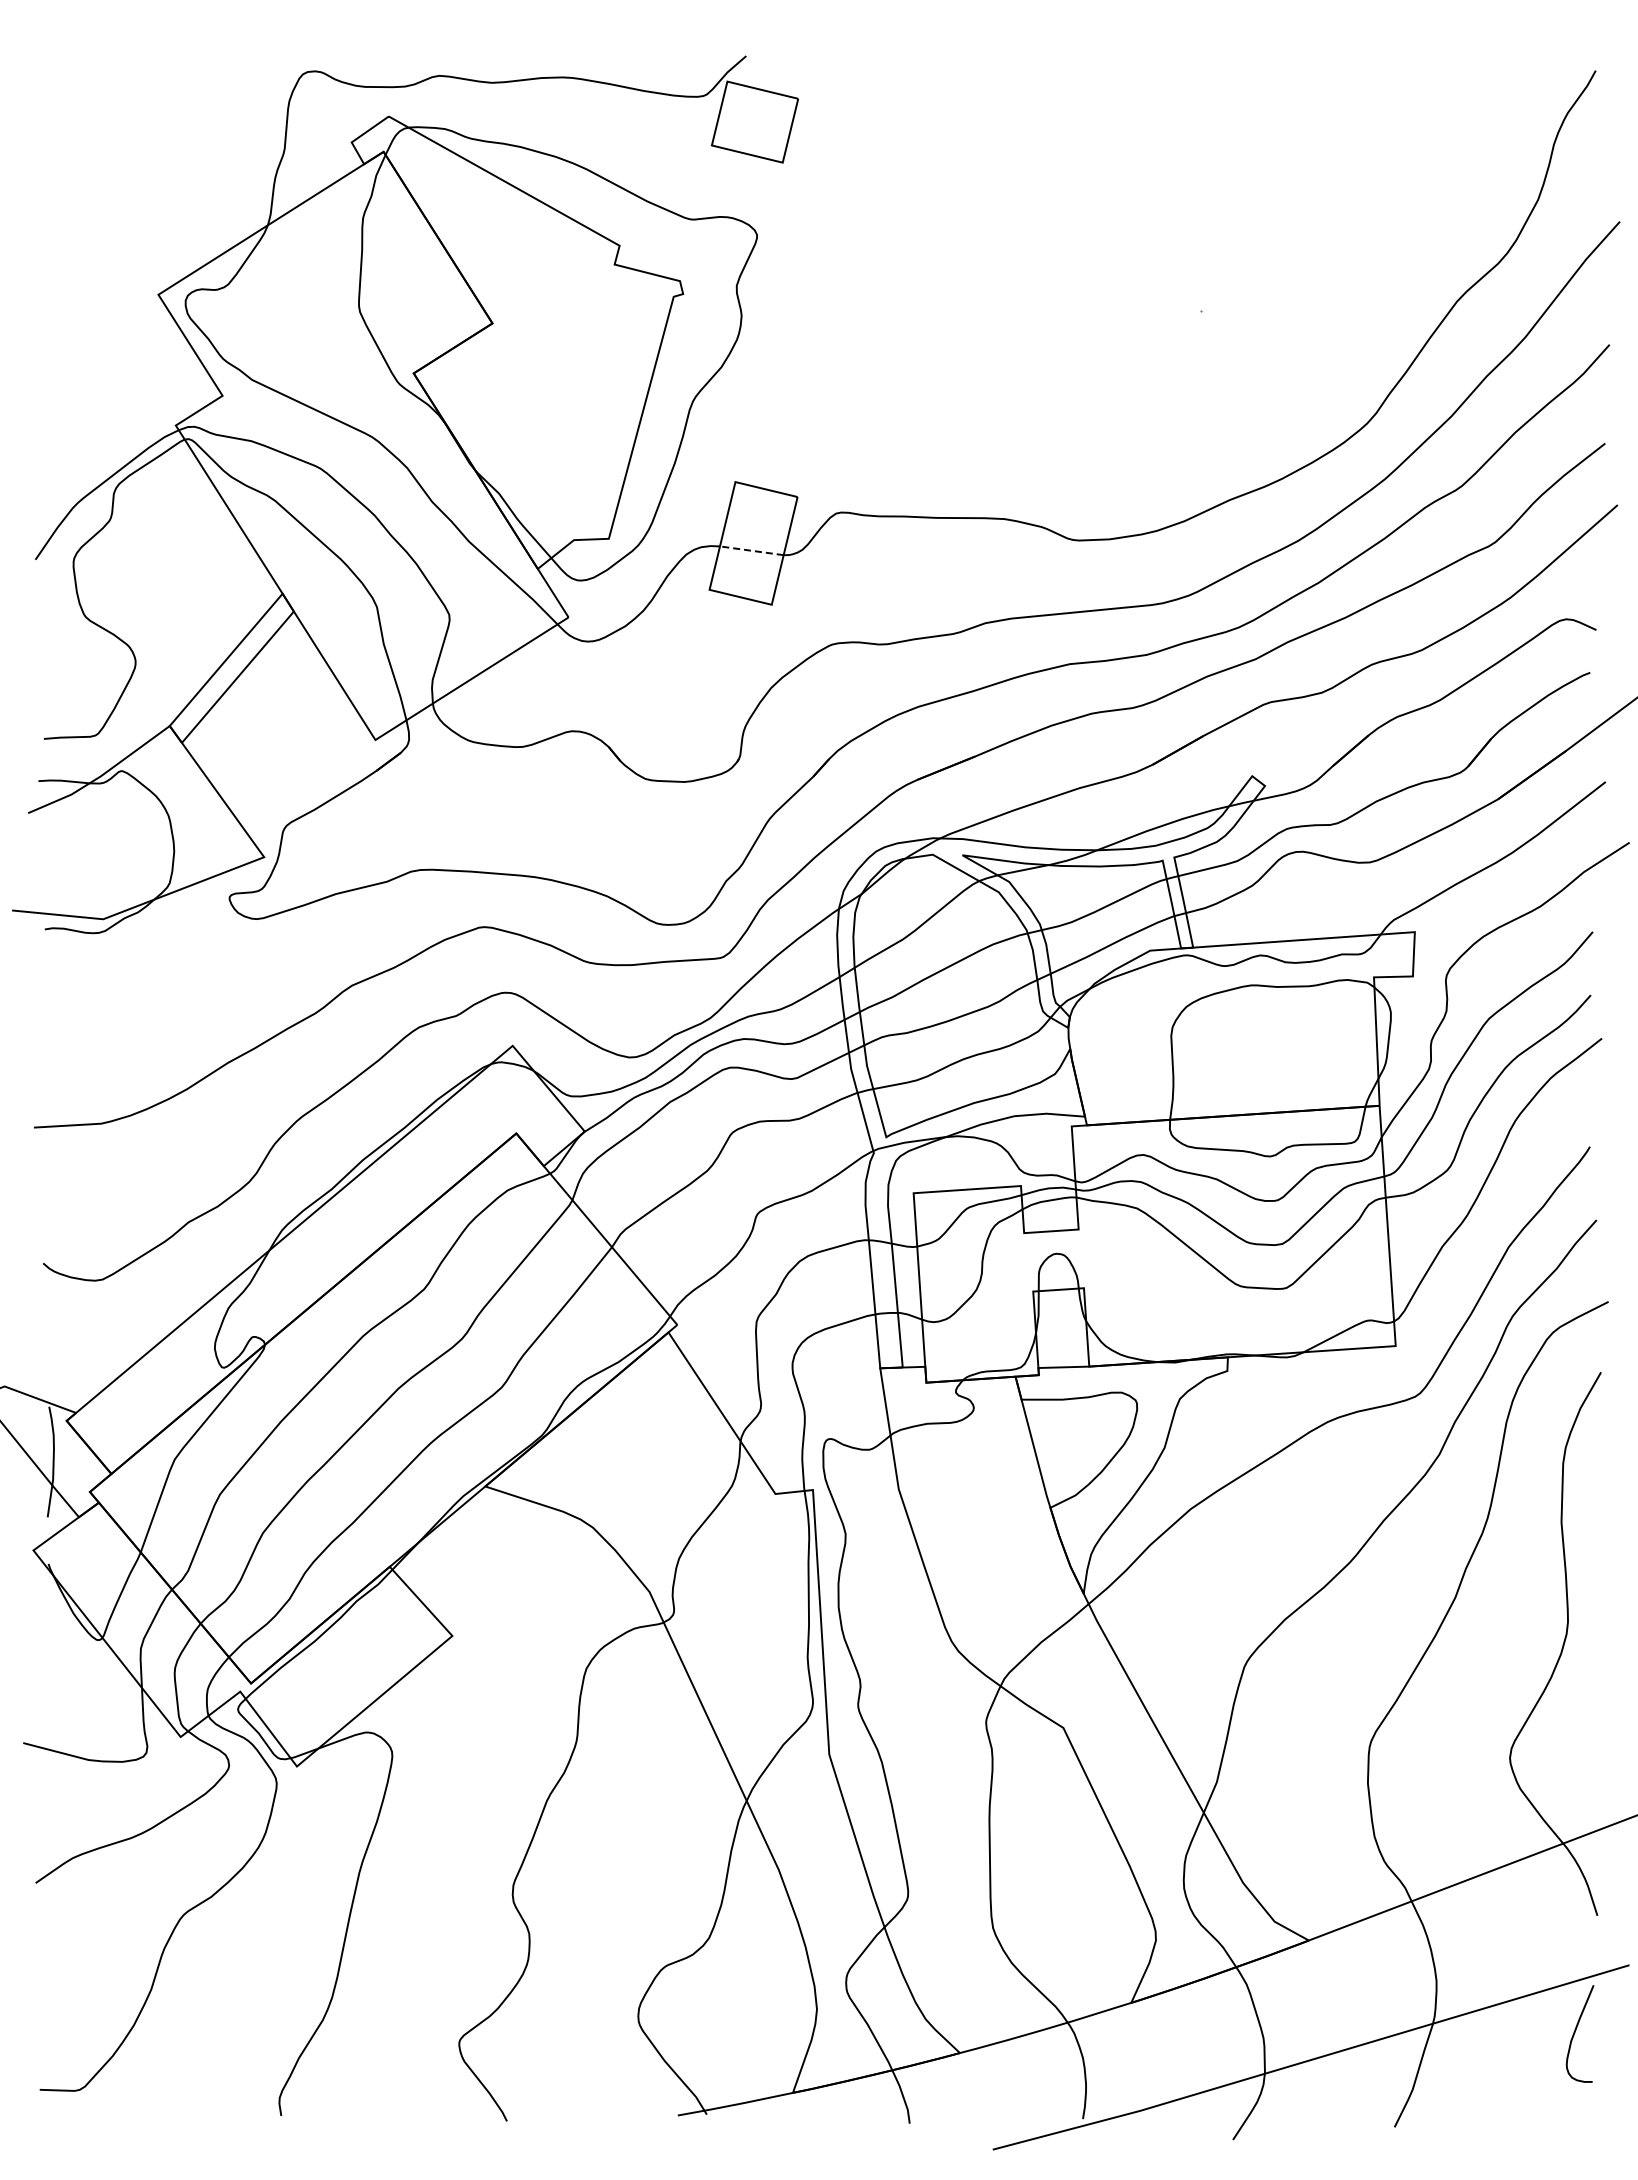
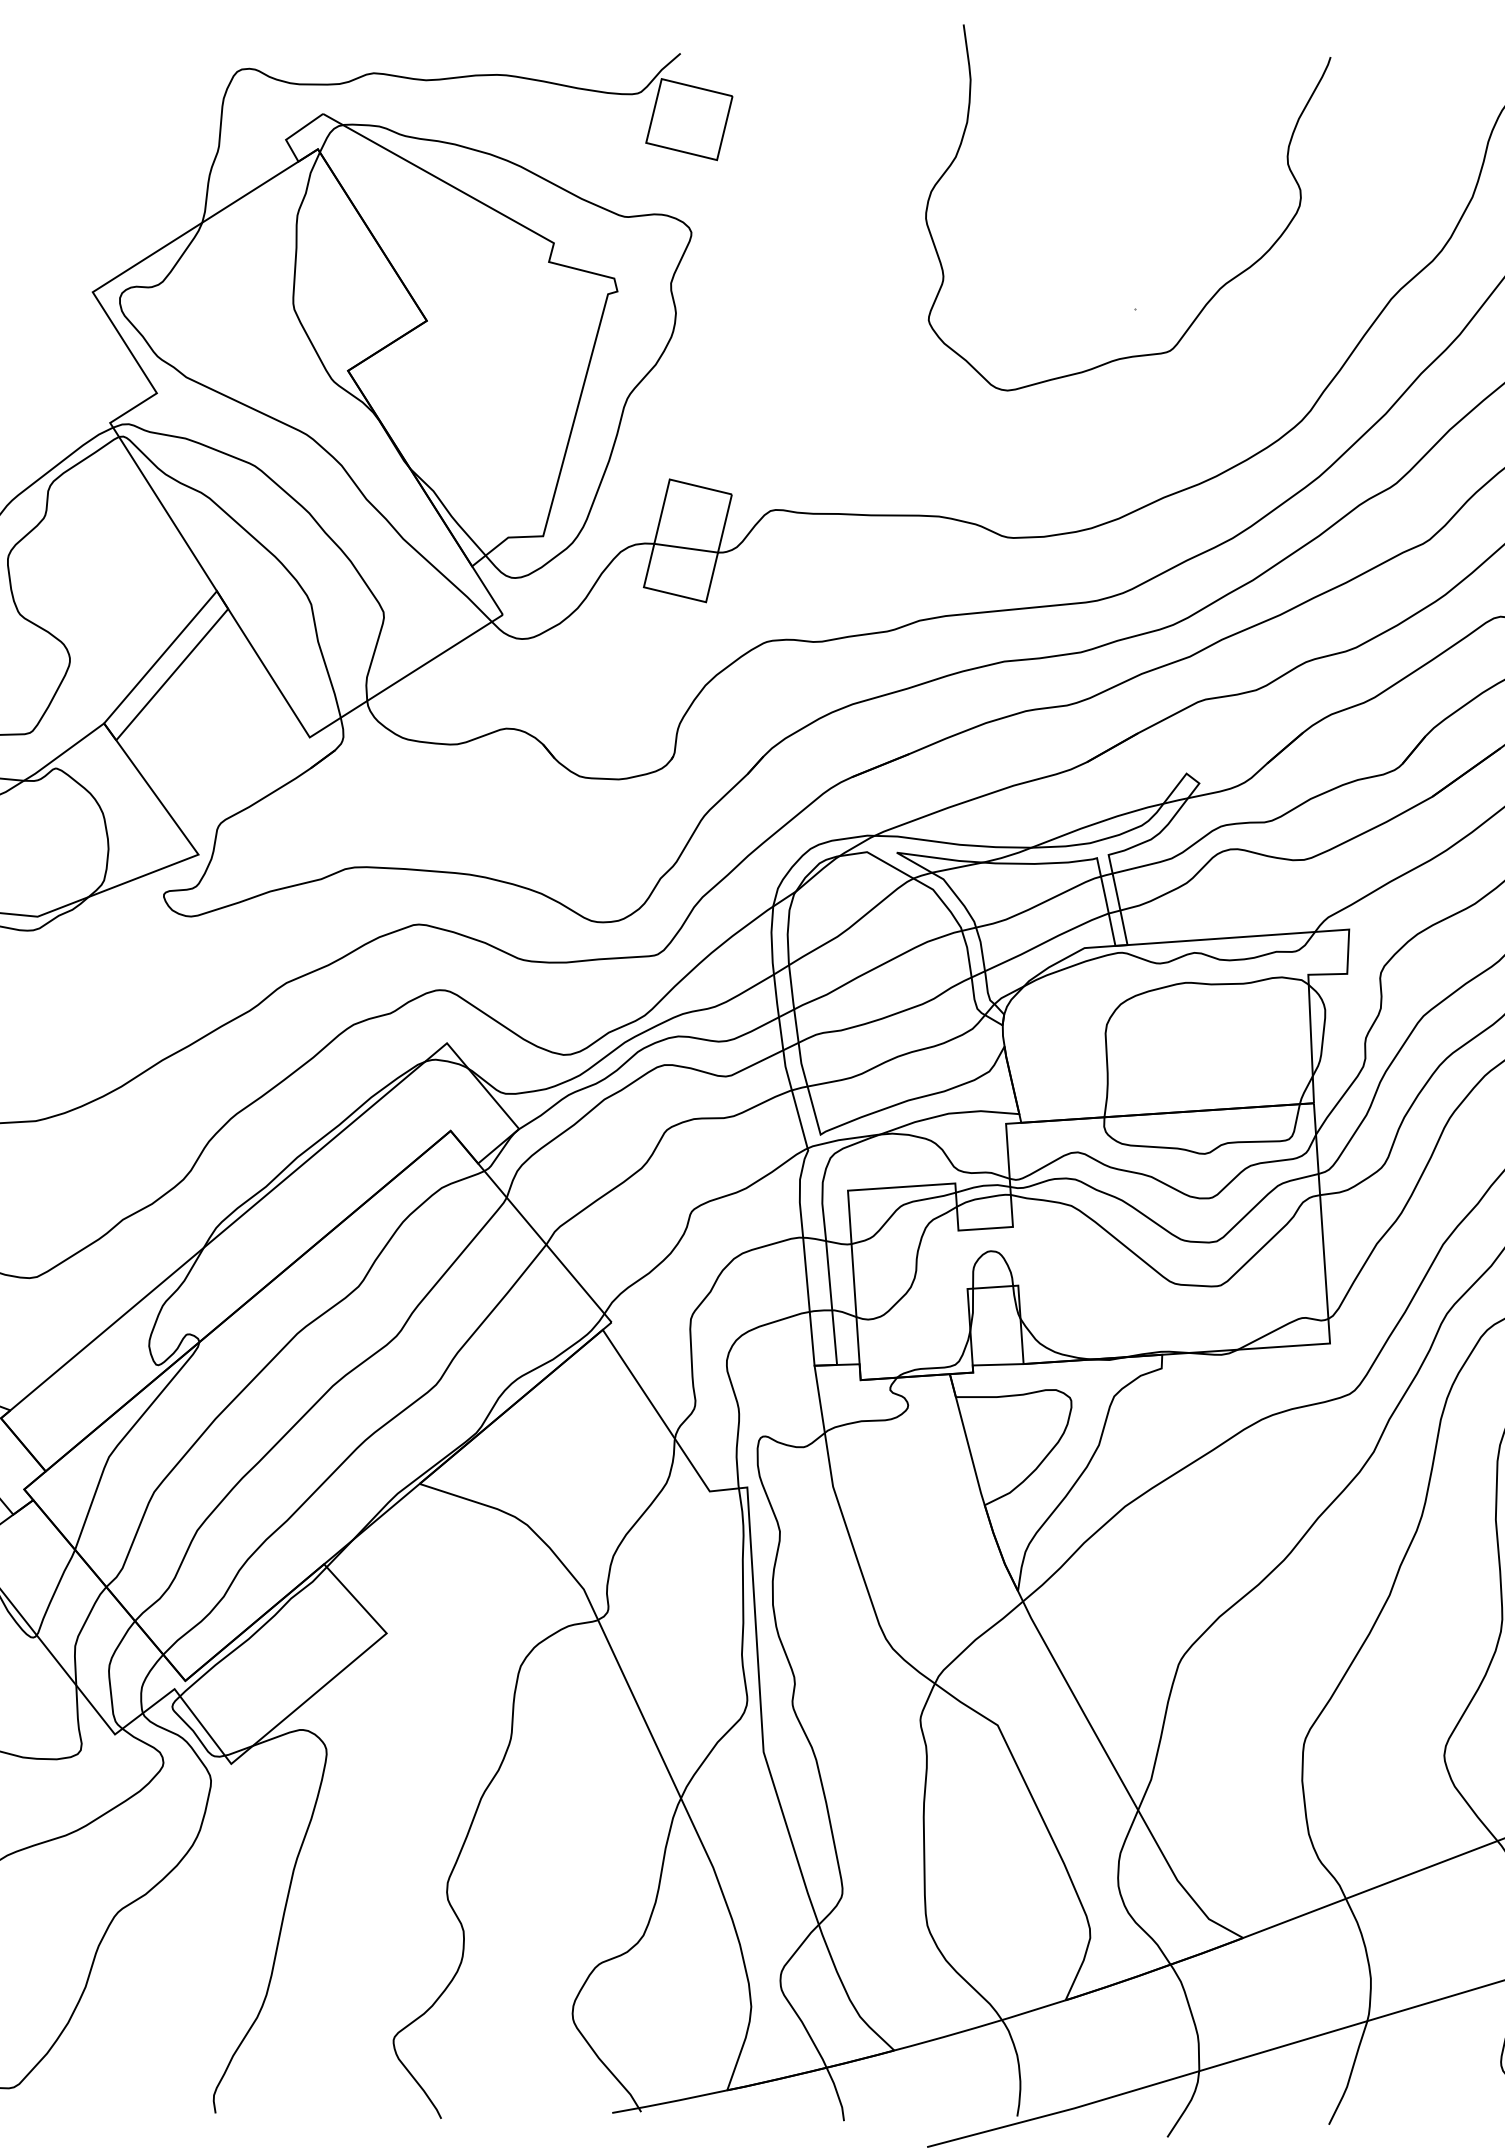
curve: (1280, 295) -> (1214, 292), added
line: (751, 550) -> (685, 547), dashed -> solid

